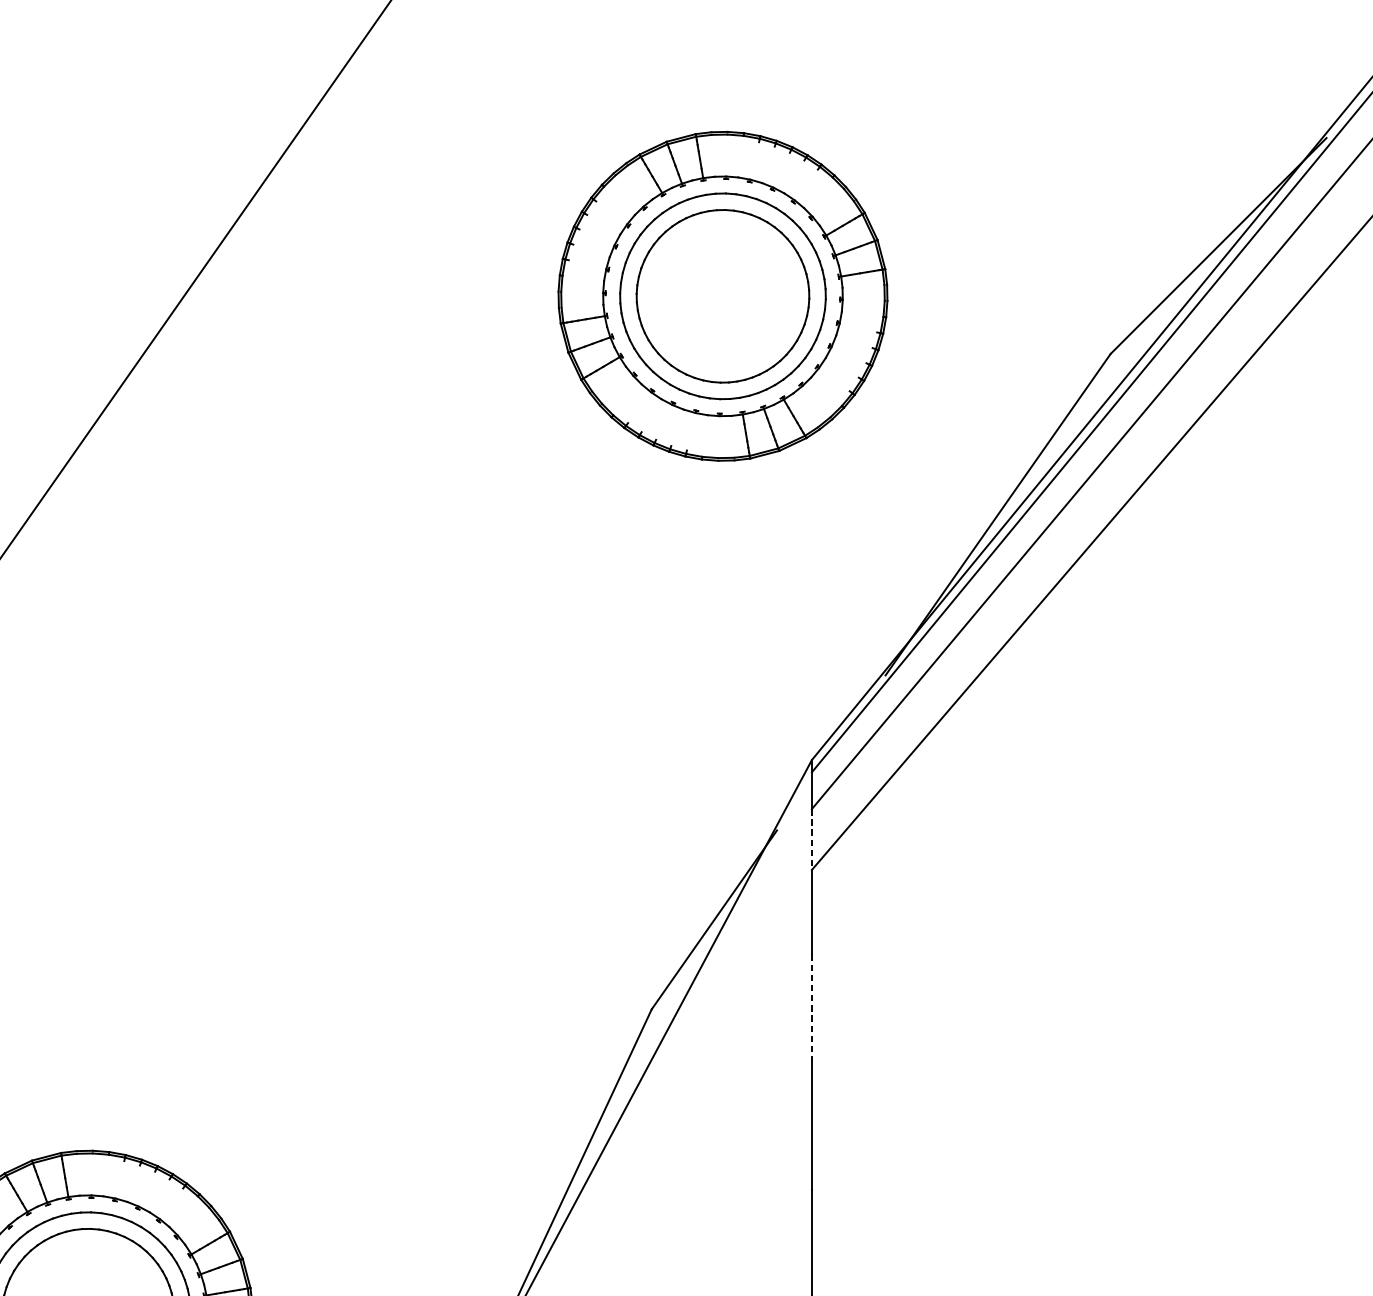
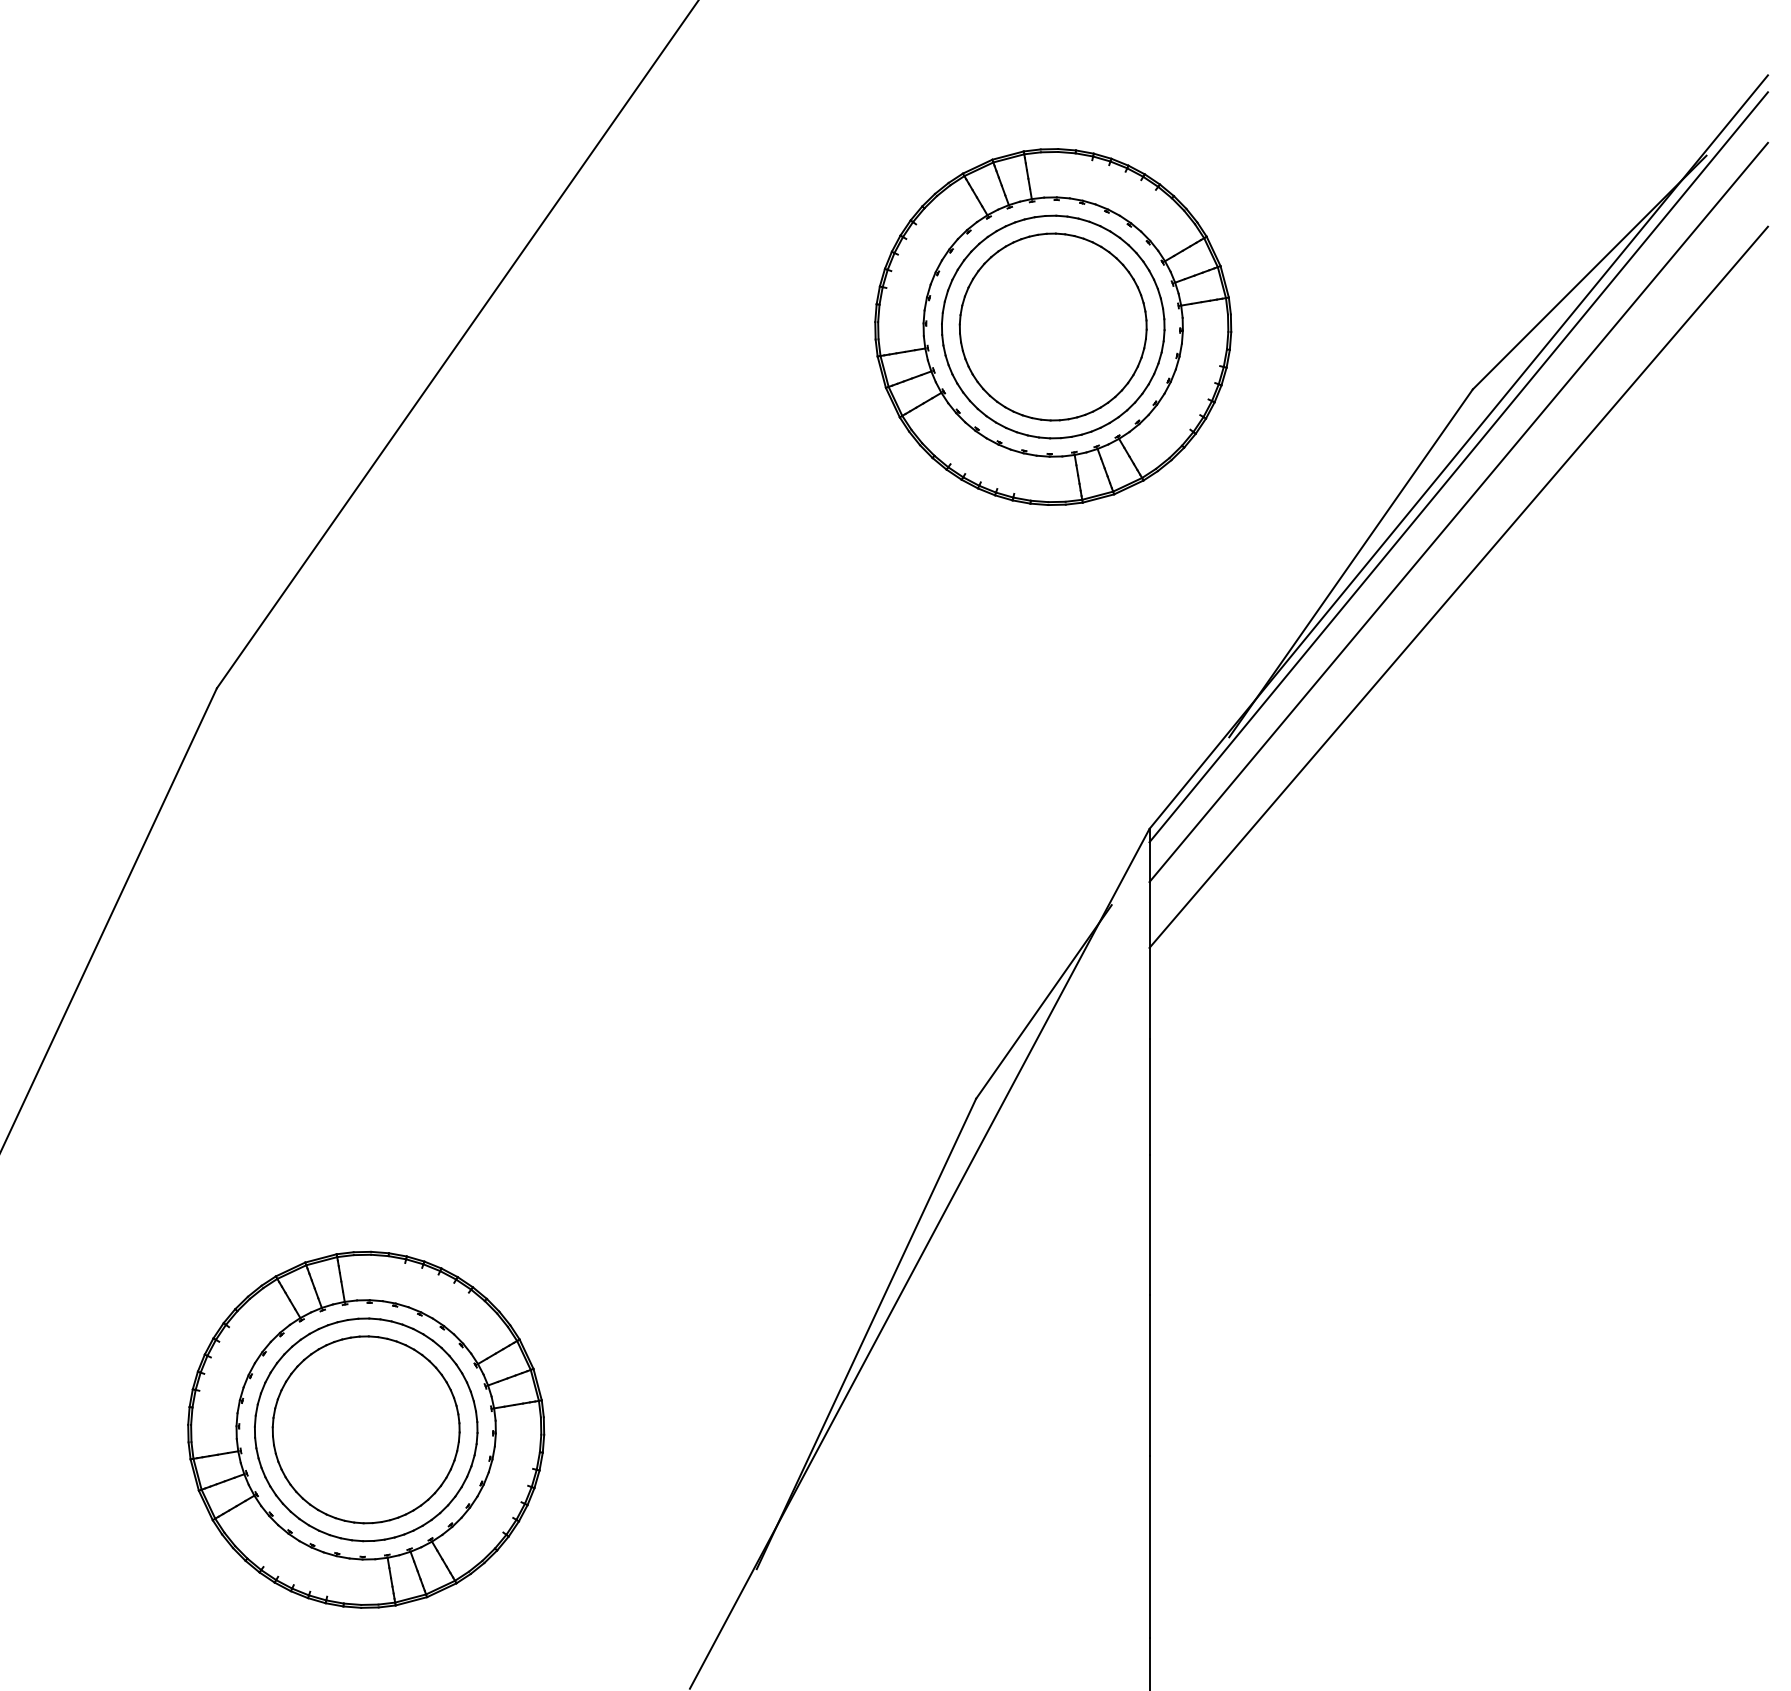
line: (811, 840) -> (1149, 915), dashed -> solid
line: (811, 1008) -> (1149, 1097), dashed -> solid

